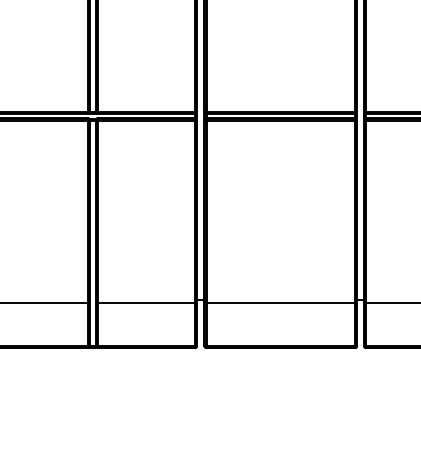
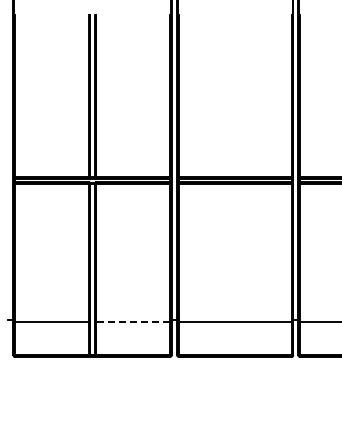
line: (146, 302) -> (133, 322), solid -> dashed

